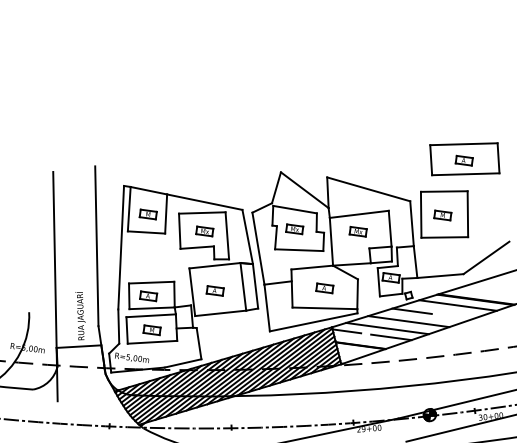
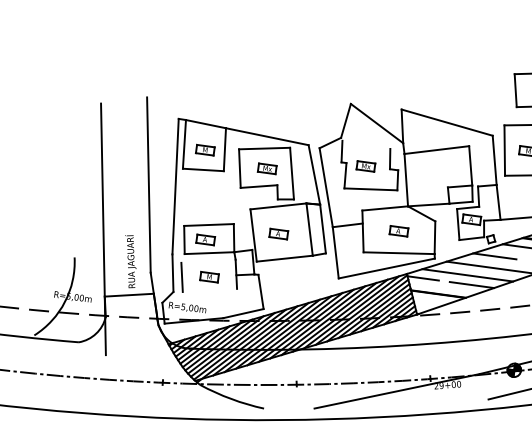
line: (294, 209) -> (365, 144), removed
part: (357, 231) -> (434, 168), removed
line: (150, 315) -> (207, 261), removed
line: (152, 341) -> (209, 289), removed

